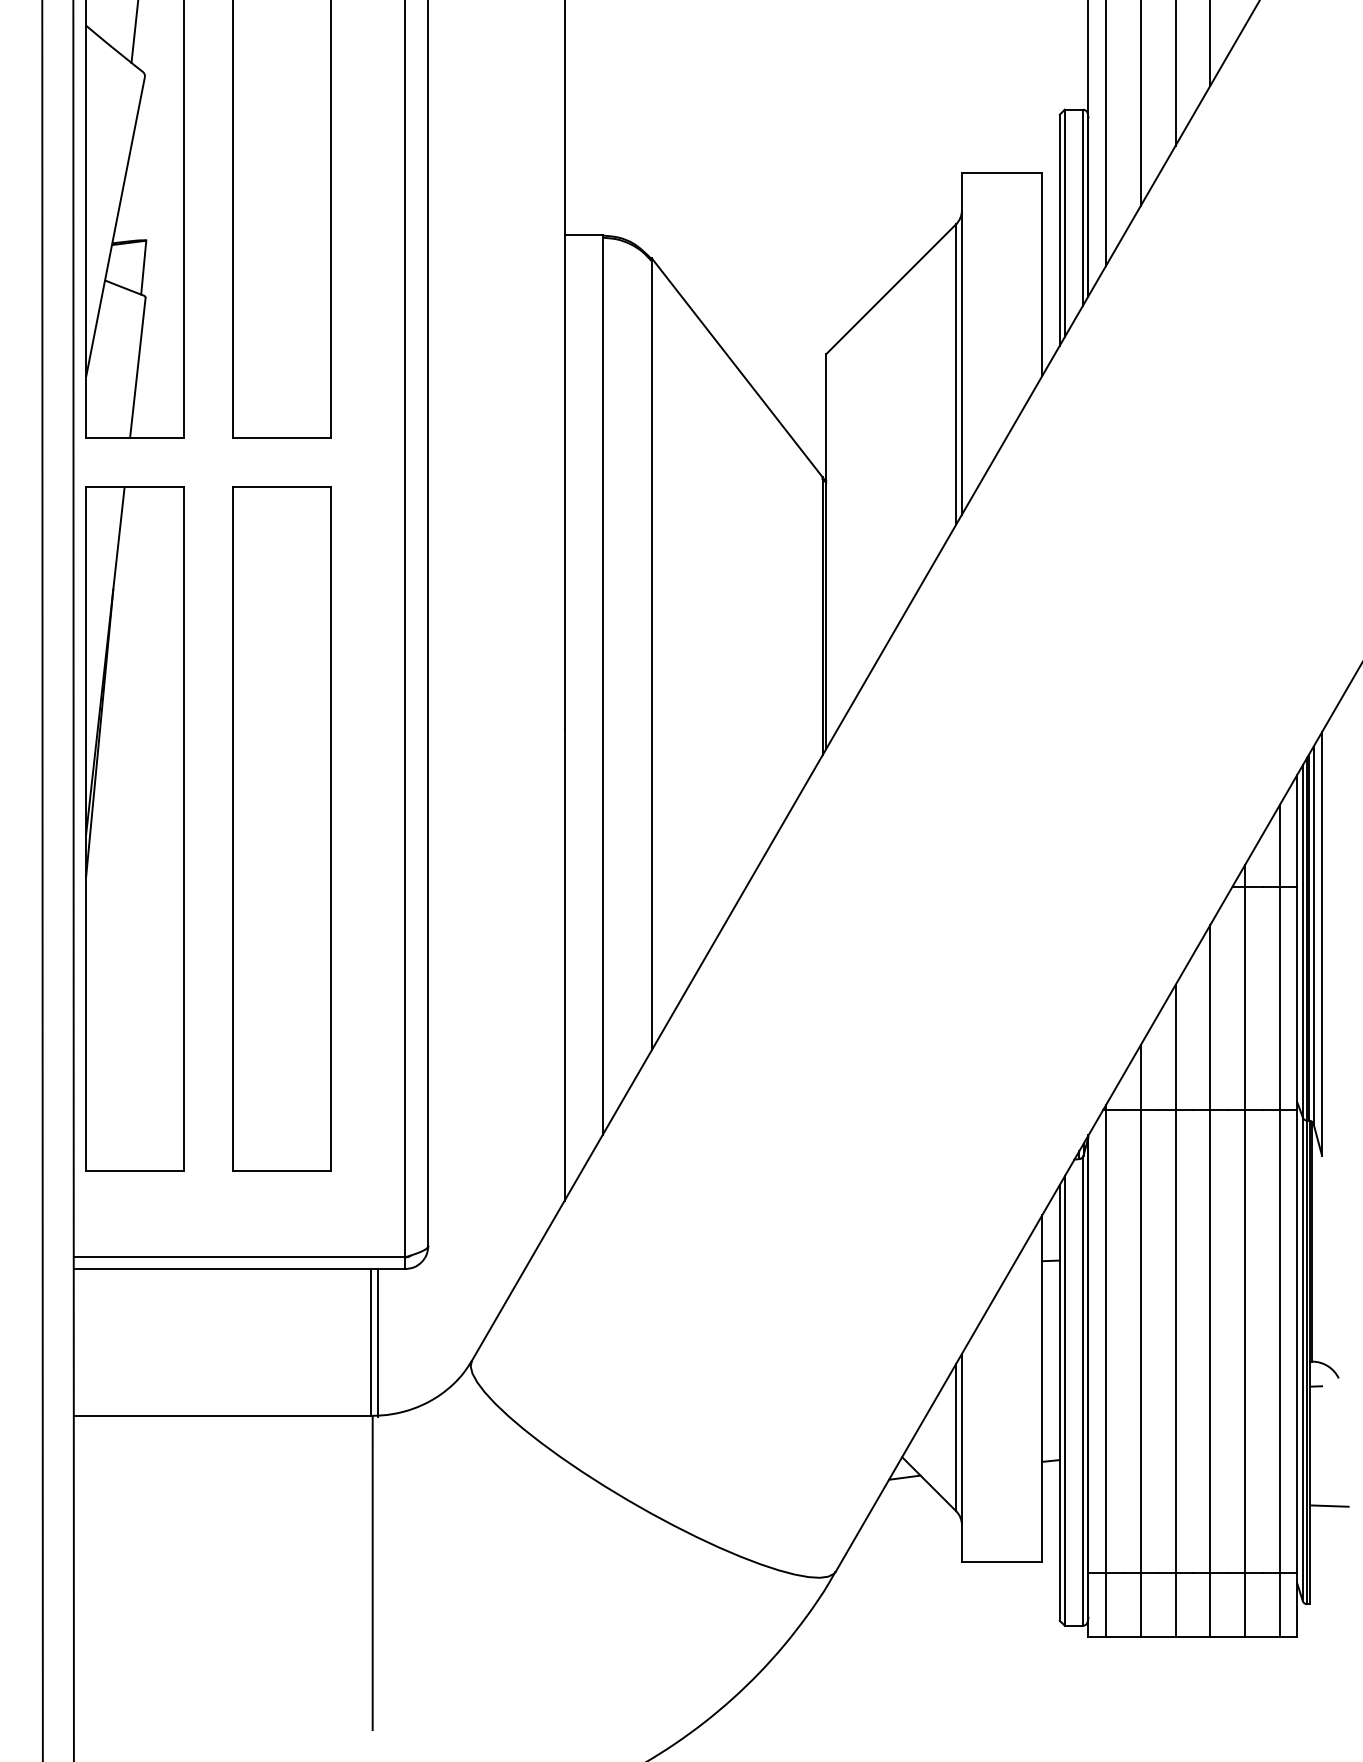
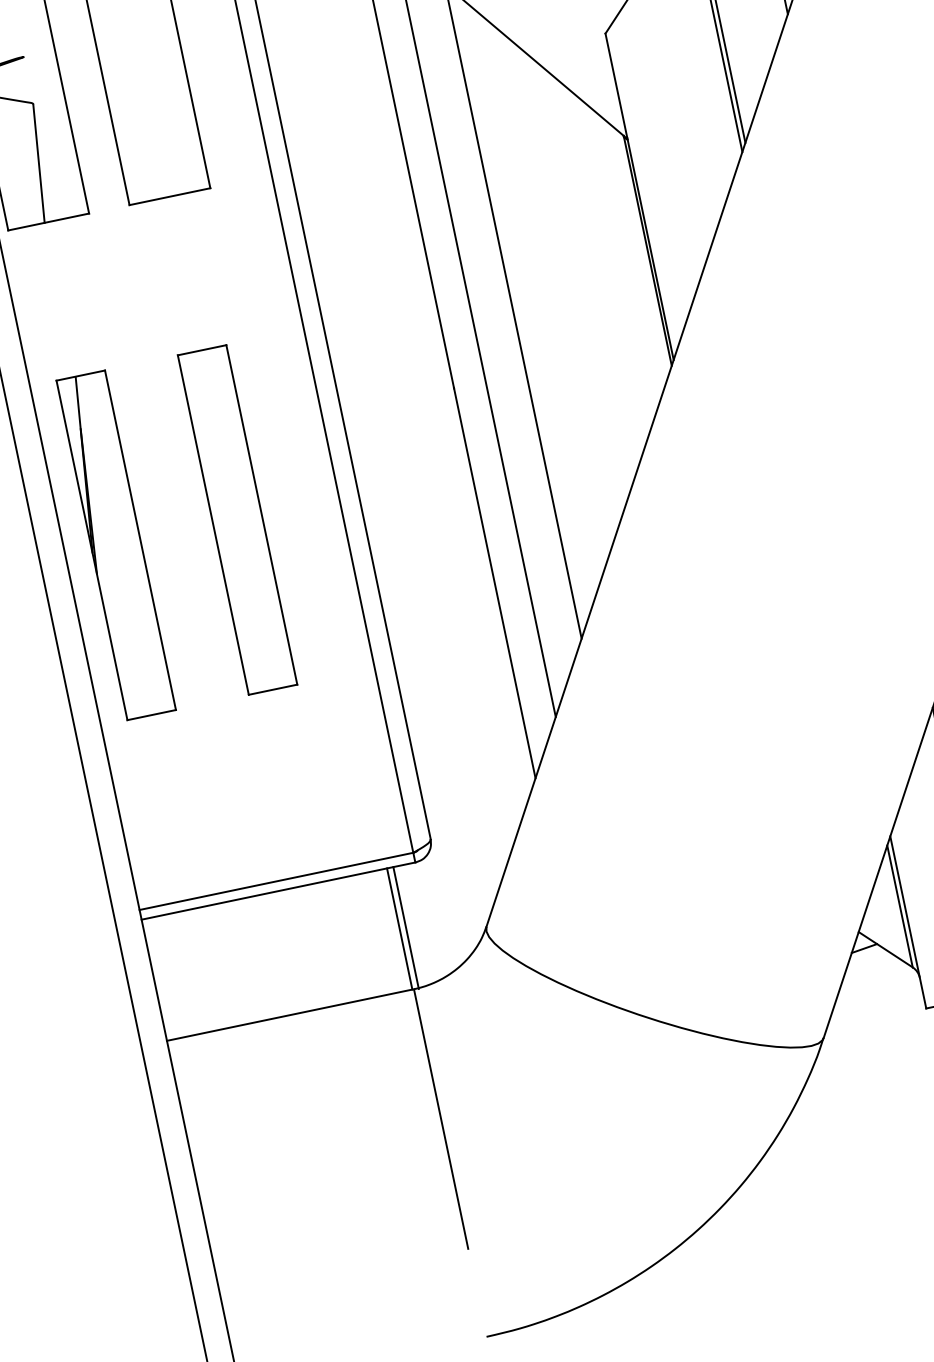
line: (143, 267) -> (26, 79), removed
part: (134, 828) -> (115, 545), size x0.6
part: (281, 828) -> (237, 519), size x0.6

